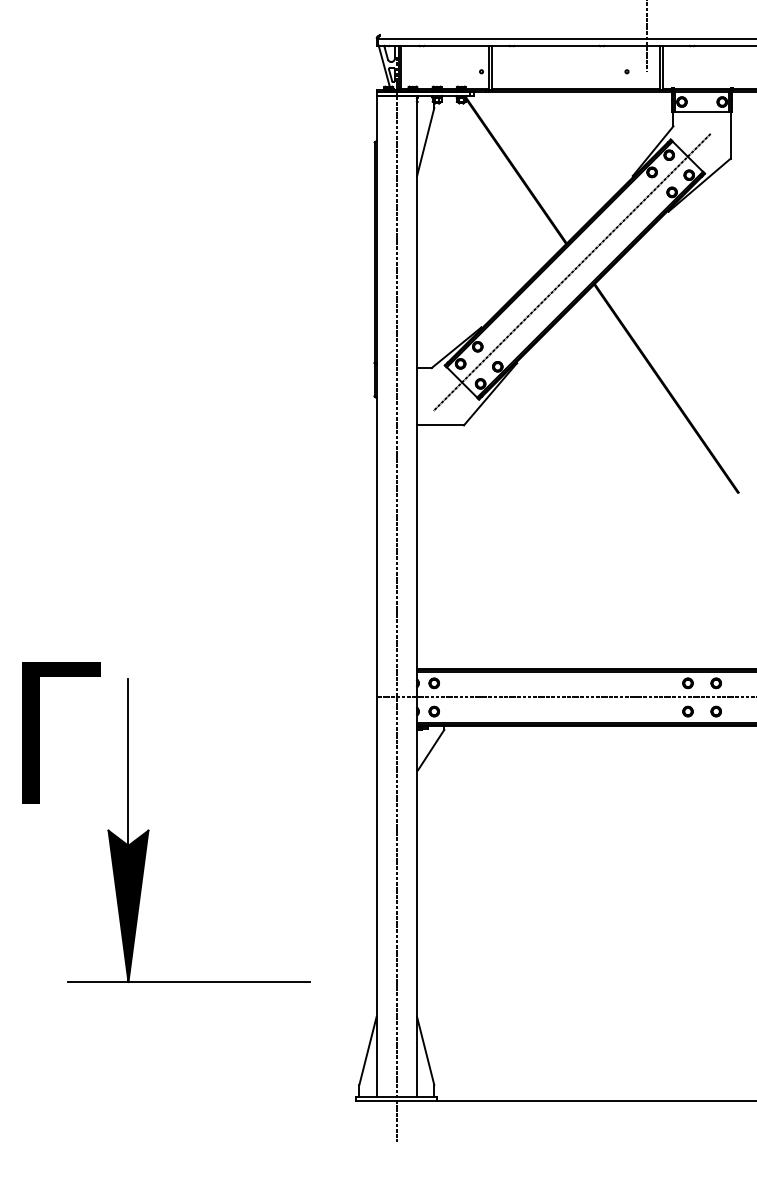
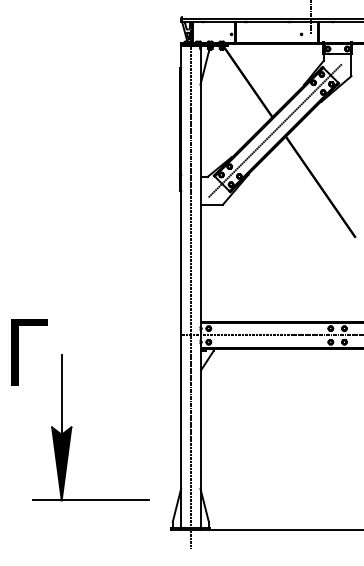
part: (150, 830) -> (72, 427), moved

